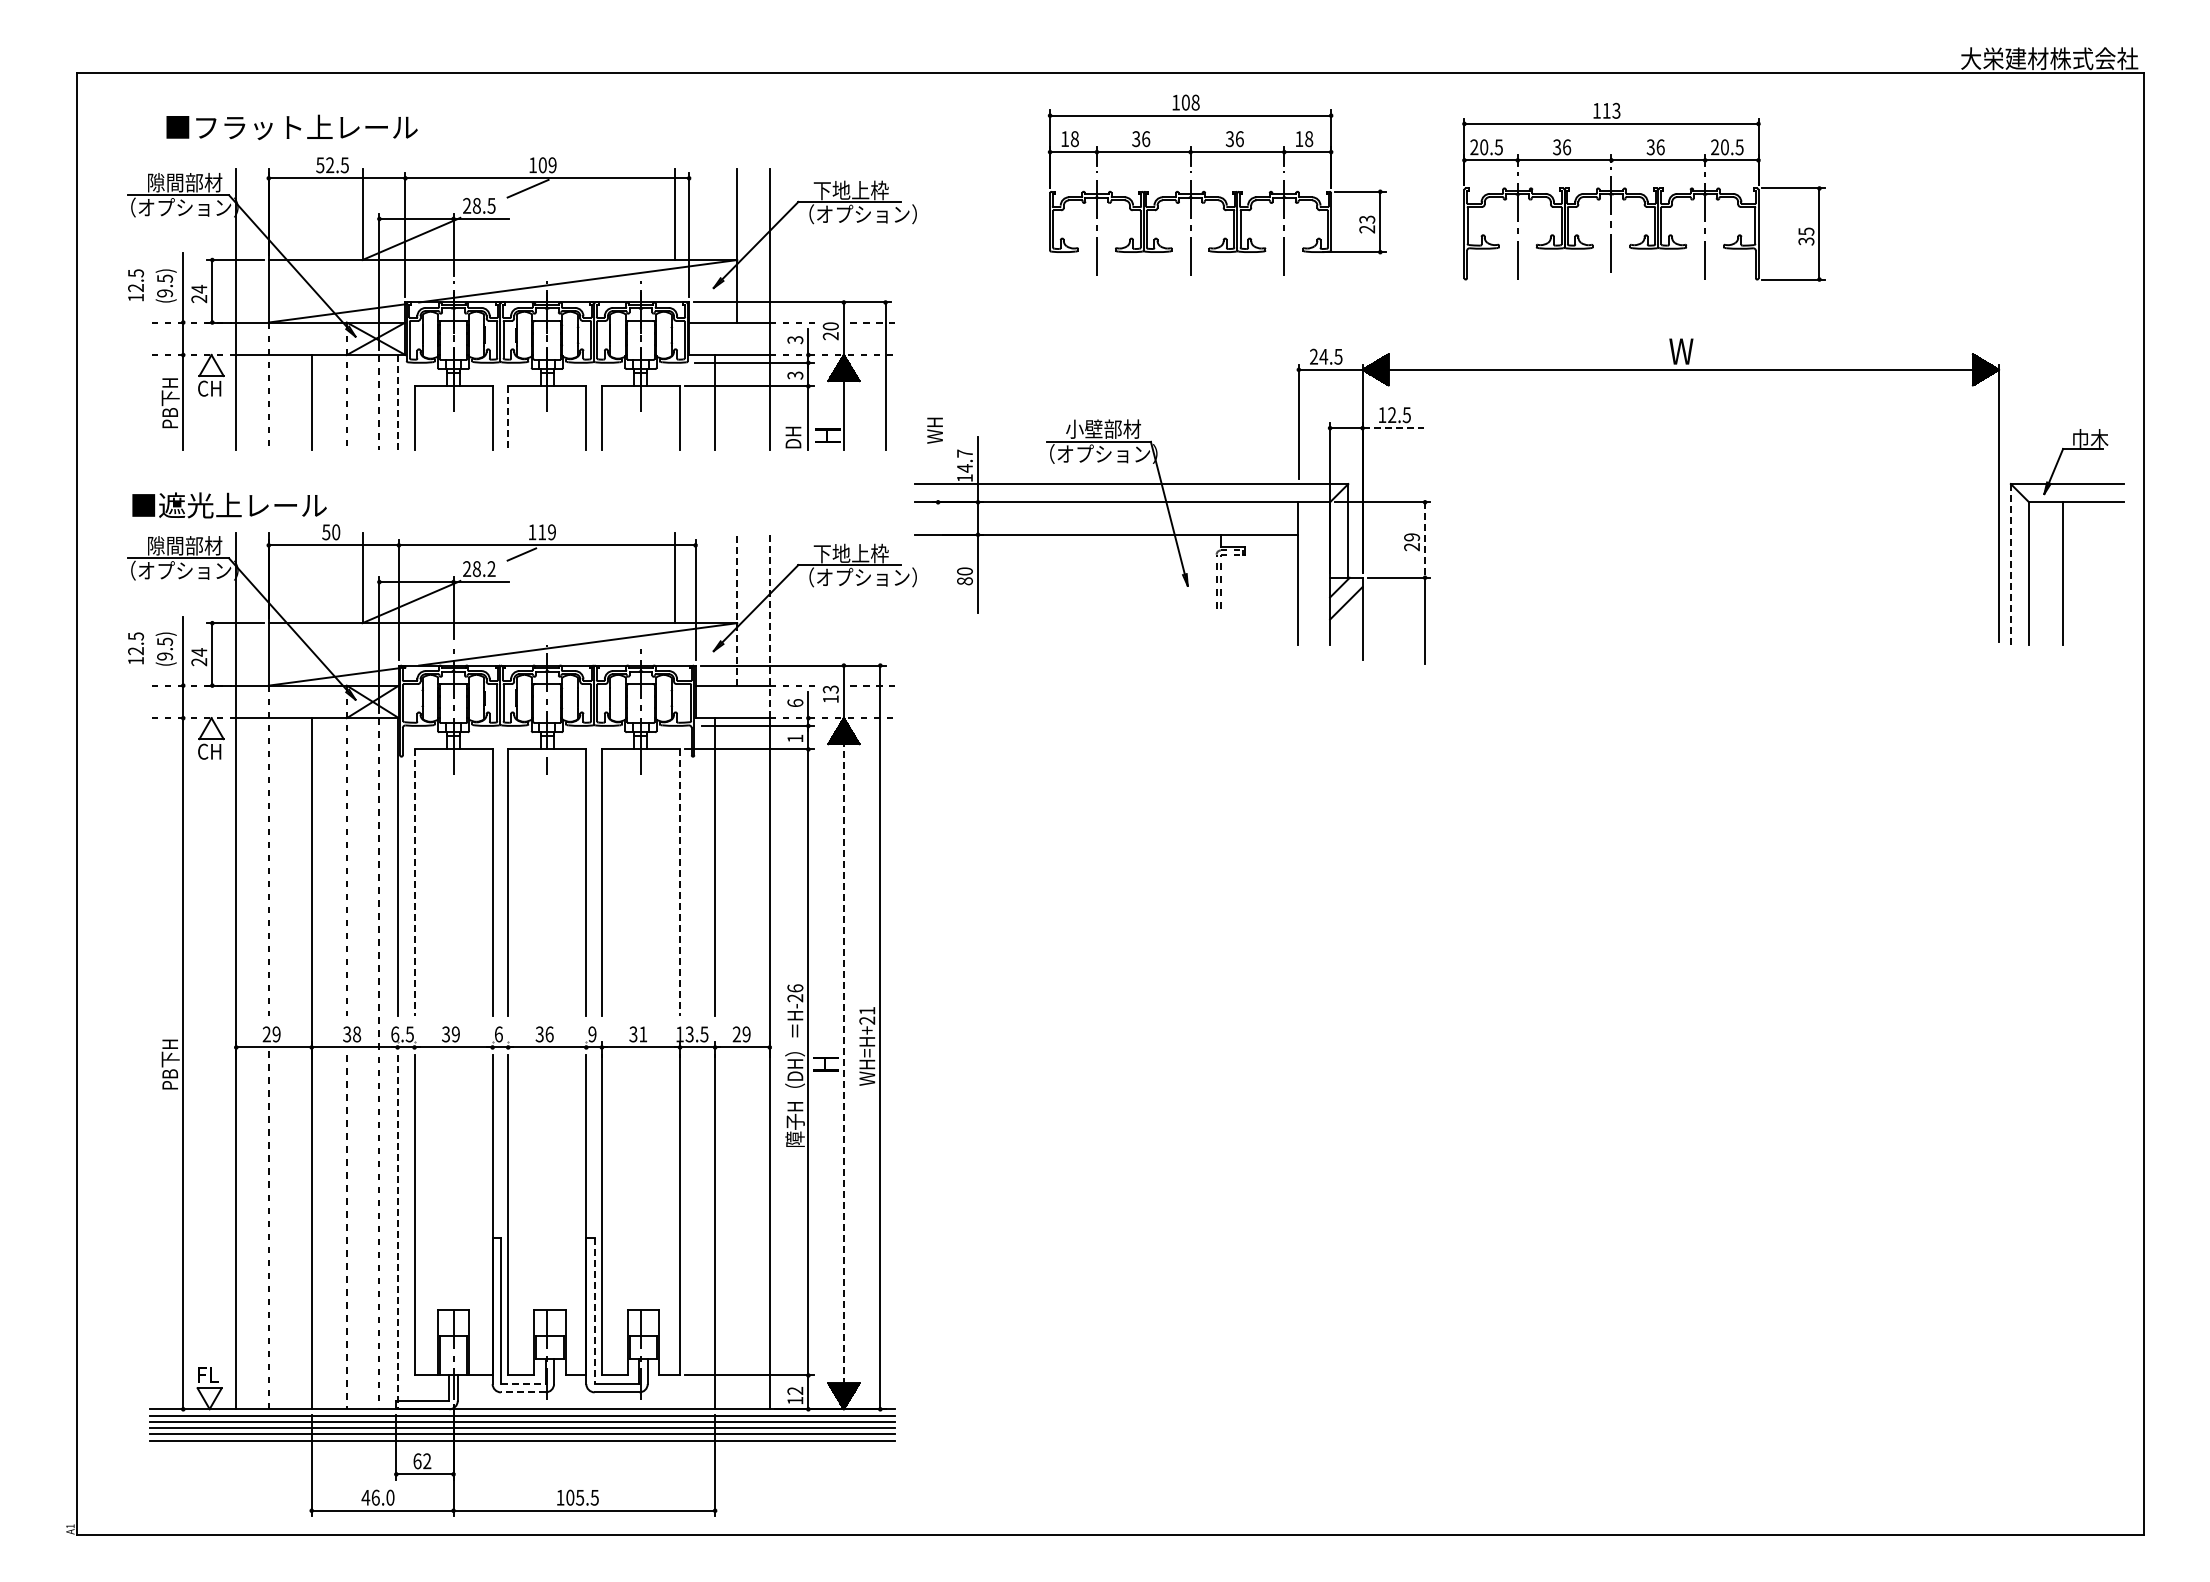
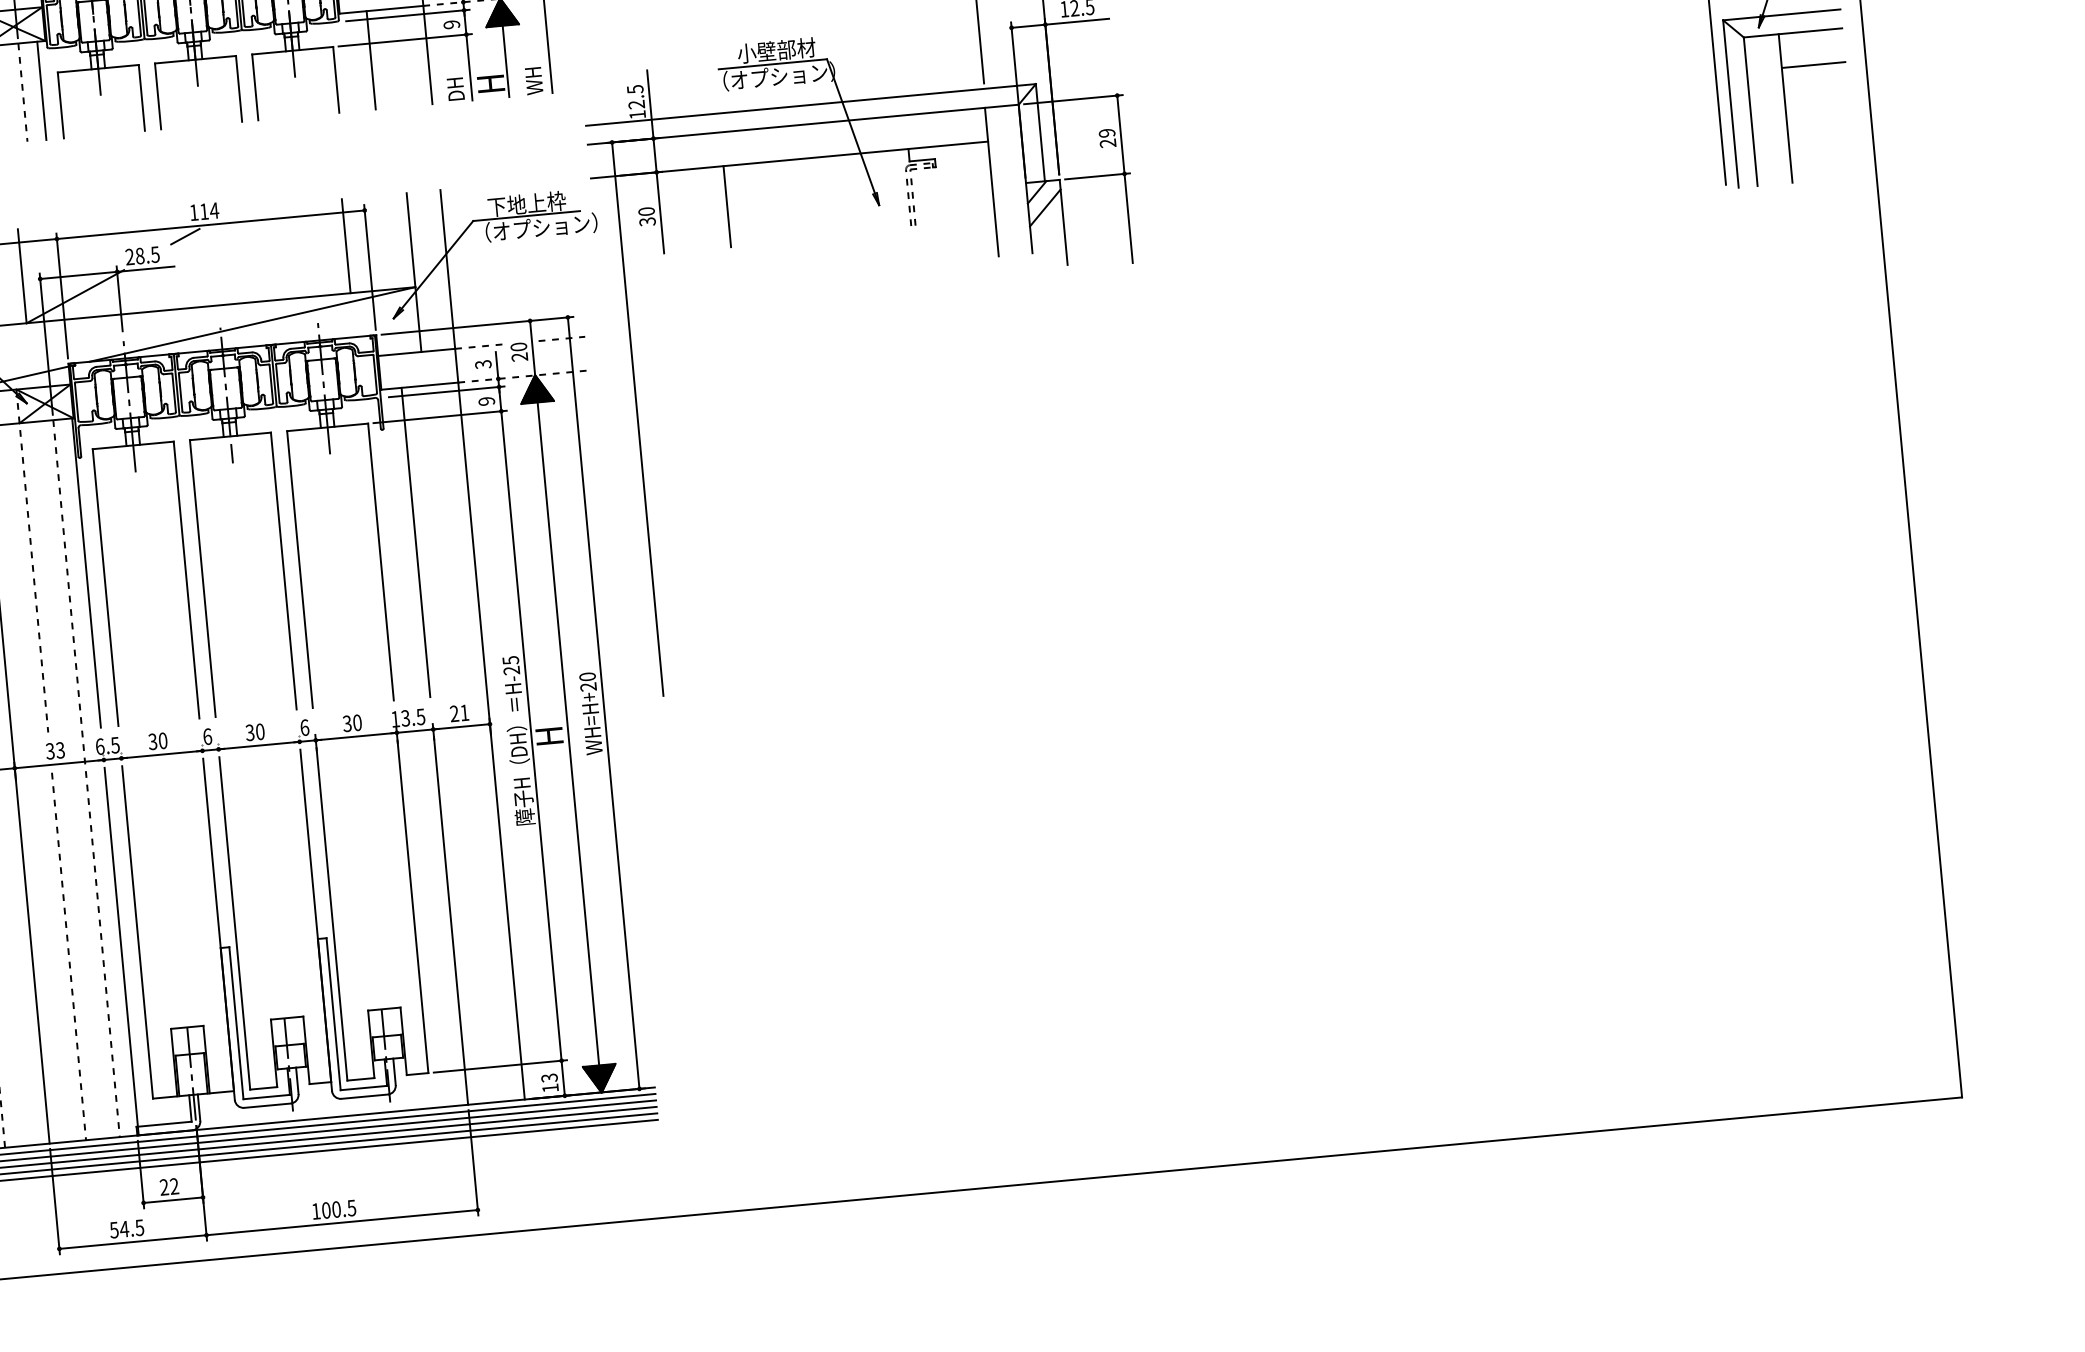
text: (795, 375) -> (451, 24), 3 -> 9
line: (397, 402) -> (41, 90), dashed -> solid
line: (508, 418) -> (158, 96), dashed -> solid
line: (1393, 428) -> (1077, 22), dashed -> solid
text: (934, 430) -> (533, 80), moved
text: (964, 460) -> (635, 96), 14.7 -> 12.5
text: (551, 532) -> (213, 211), 119 -> 114
line: (2092, 534) -> (1812, 64), added
line: (1425, 540) -> (1121, 135), dashed -> solid
line: (2010, 564) -> (1730, 103), dashed -> solid
text: (491, 569) -> (155, 255), 28.2 -> 28.5
line: (1042, 573) -> (727, 206), added
text: (964, 581) -> (647, 222), 80 -> 30
line: (737, 609) -> (414, 272), dashed -> solid
line: (769, 625) -> (449, 286), dashed -> solid
text: (830, 694) -> (518, 352), 13 -> 20
text: (795, 703) -> (483, 364), 6 -> 3
text: (795, 738) -> (486, 401), 1 -> 9
line: (938, 768) -> (638, 418), added
line: (414, 883) -> (105, 588), dashed -> solid
line: (680, 883) -> (381, 562), dashed -> solid
text: (795, 988) -> (510, 660), H-26 -> H-25
text: (867, 1010) -> (587, 676), WH=H+21 -> WH=H+20
text: (356, 1034) -> (59, 750), 38 -> 33
text: (455, 1034) -> (162, 740), 39 -> 30
text: (549, 1034) -> (260, 731), 36 -> 30
text: (592, 1034) -> (304, 727), 9 -> 6
text: (643, 1034) -> (357, 722), 31 -> 30
text: (746, 1034) -> (464, 712), 29 -> 21
line: (843, 1063) -> (567, 733), dashed -> solid
line: (397, 1232) -> (121, 951), dashed -> solid
line: (594, 1311) -> (333, 1014), dashed -> solid
line: (523, 1384) -> (266, 1097), dashed -> solid
text: (795, 1391) -> (549, 1078), 12 -> 13
line: (522, 1392) -> (266, 1105), dashed -> solid
text: (417, 1461) -> (164, 1187), 62 -> 22
text: (377, 1497) -> (126, 1228), 46.0 -> 54.5
text: (580, 1497) -> (336, 1209), 105.5 -> 100.5

